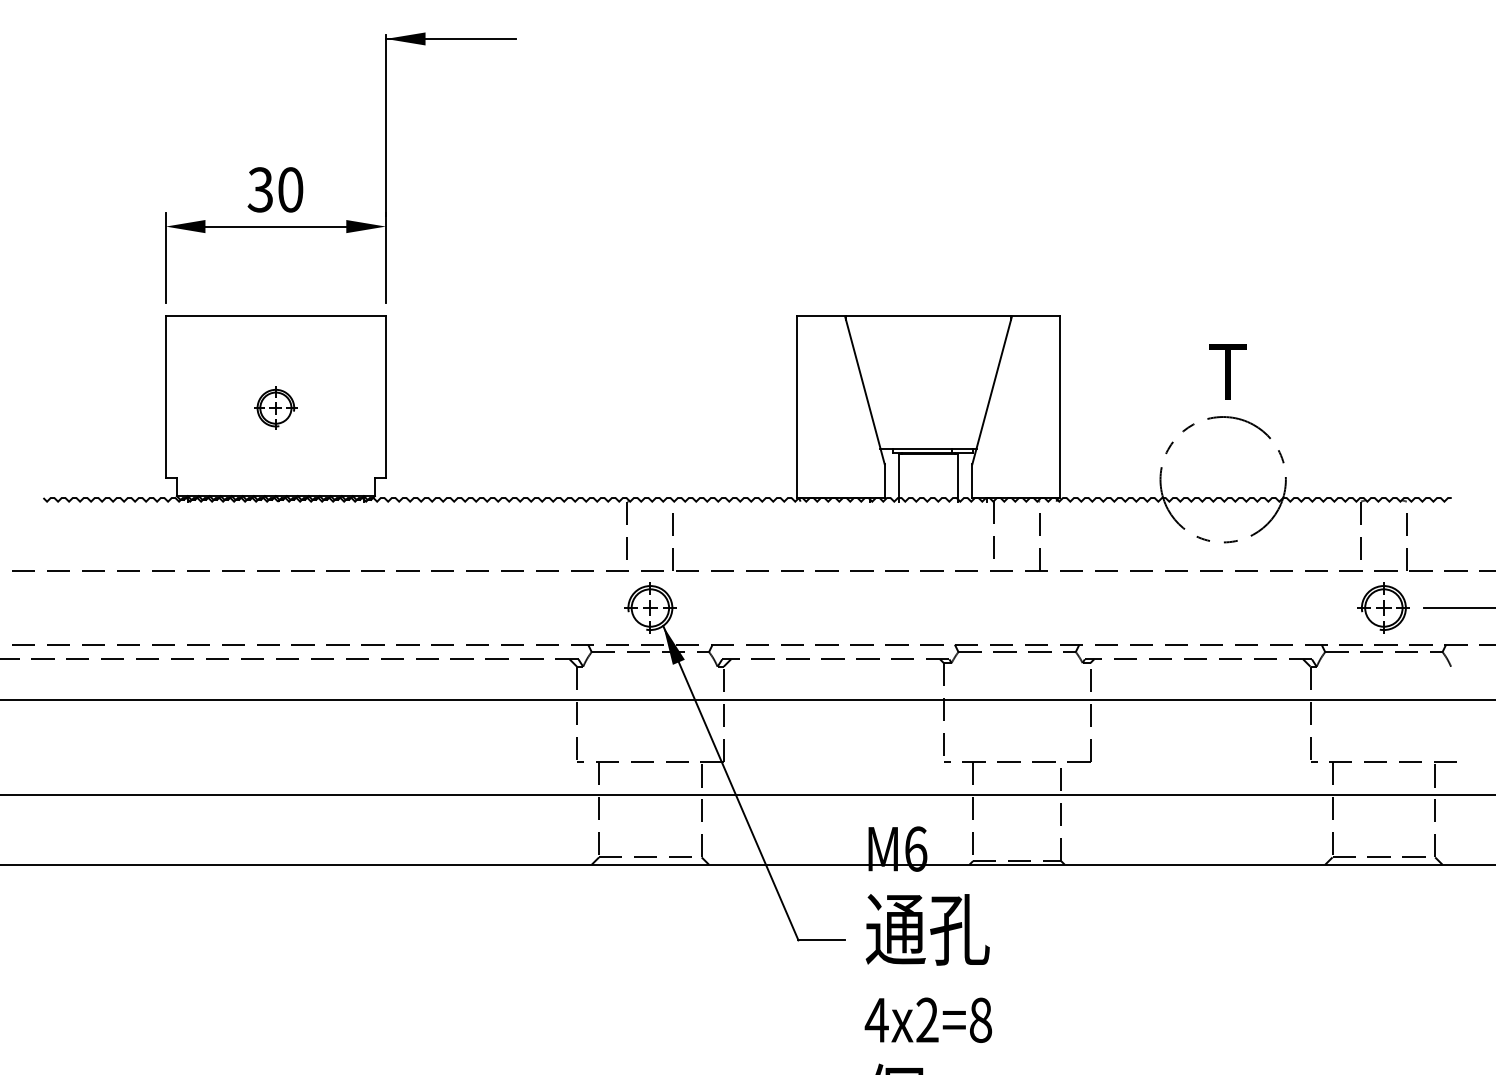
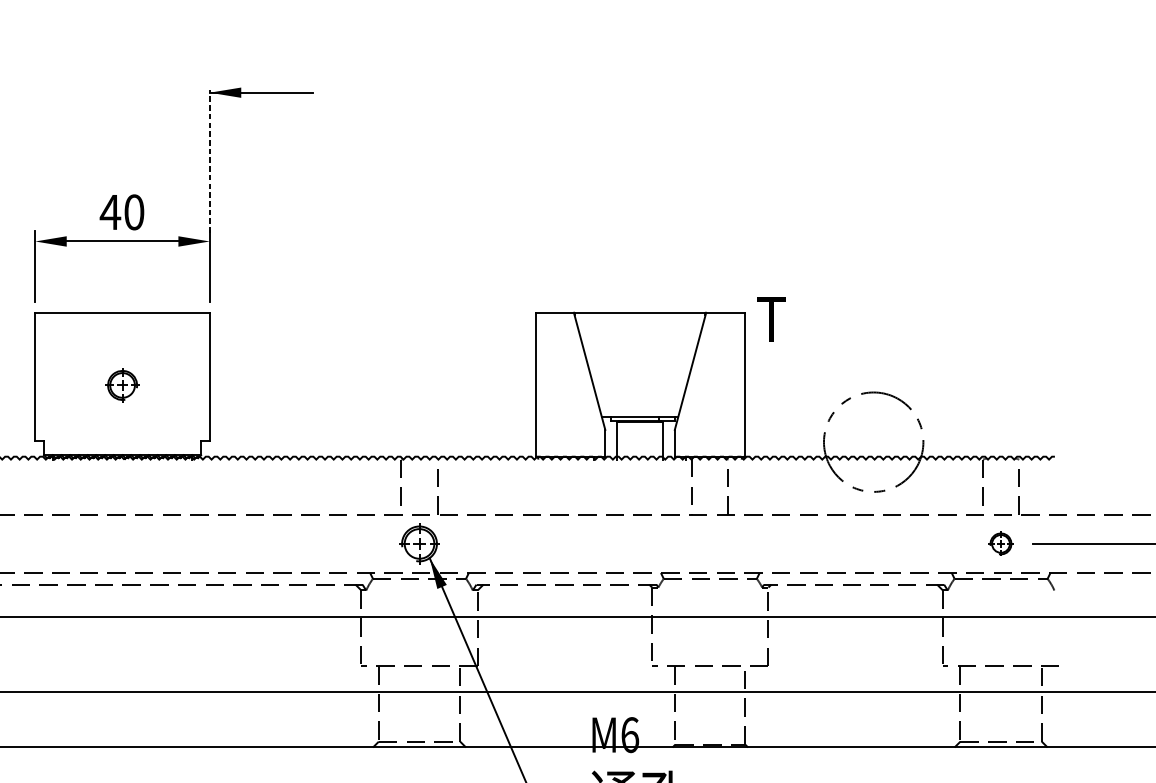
line: (385, 124) -> (209, 160), solid -> dashed
text: (260, 189) -> (110, 212), 30 -> 40
text: (1227, 371) -> (770, 319), moved
part: (1383, 607) -> (1000, 543), size x0.6

